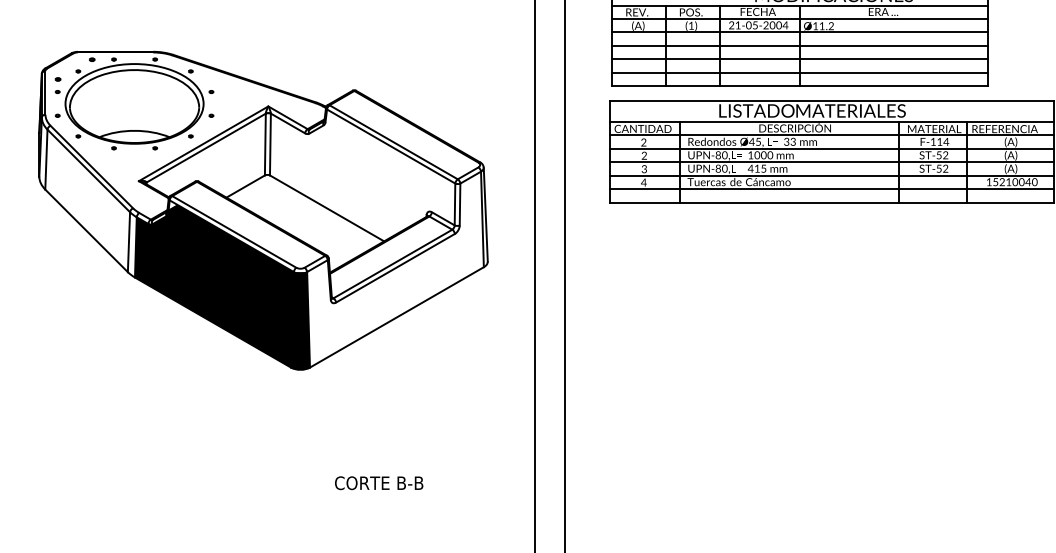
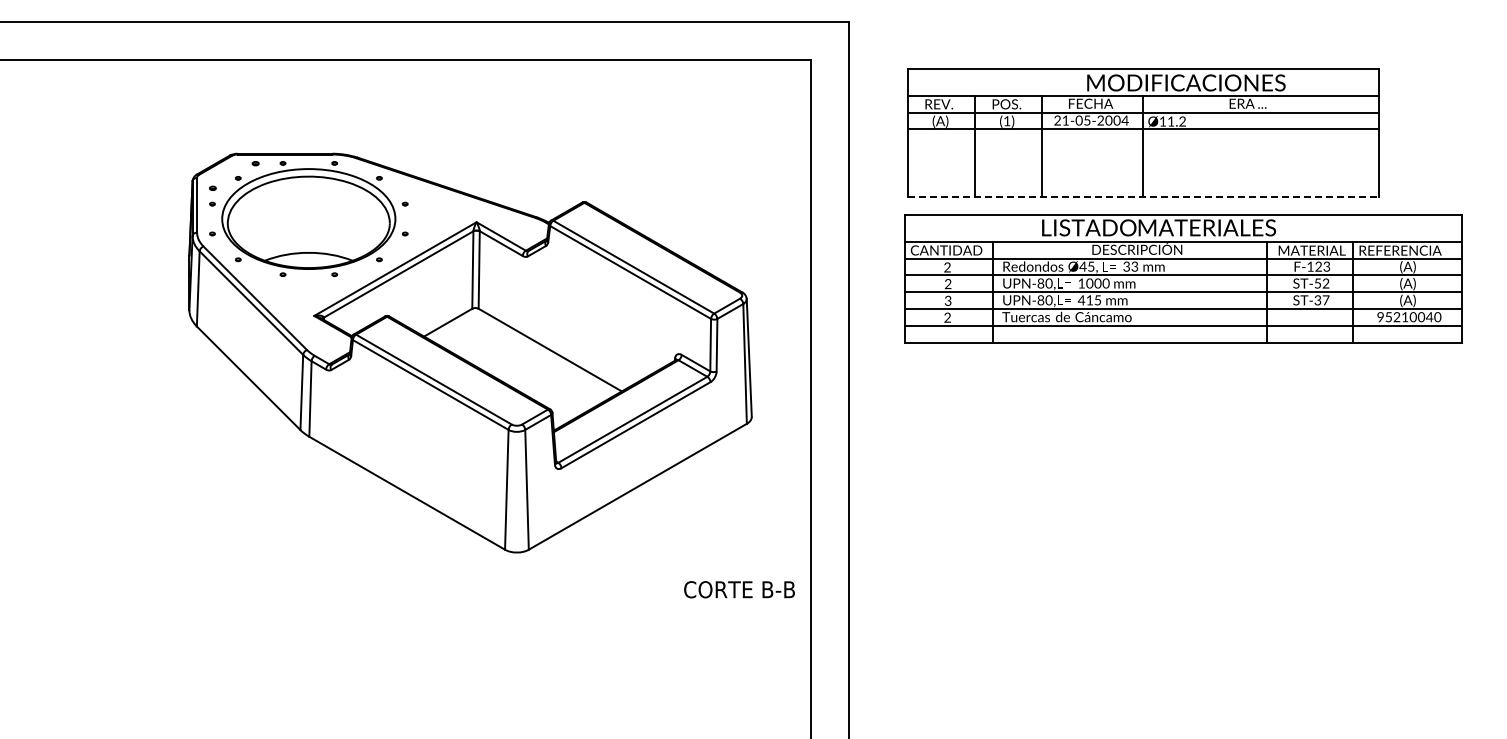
line: (799, 46) -> (1142, 146), removed
line: (799, 59) -> (1142, 163), removed
line: (799, 72) -> (1142, 179), removed
line: (800, 85) -> (1143, 196), solid -> dashed
text: (942, 141) -> (1322, 266), F-114 -> F-123
text: (942, 168) -> (1321, 300), ST-52 -> ST-37
text: (643, 182) -> (947, 317), 4 -> 2
text: (989, 182) -> (1380, 317), 15210040 -> 95210040
fill: (222, 286) -> (418, 448), removed
text: (379, 483) -> (739, 589), moved

